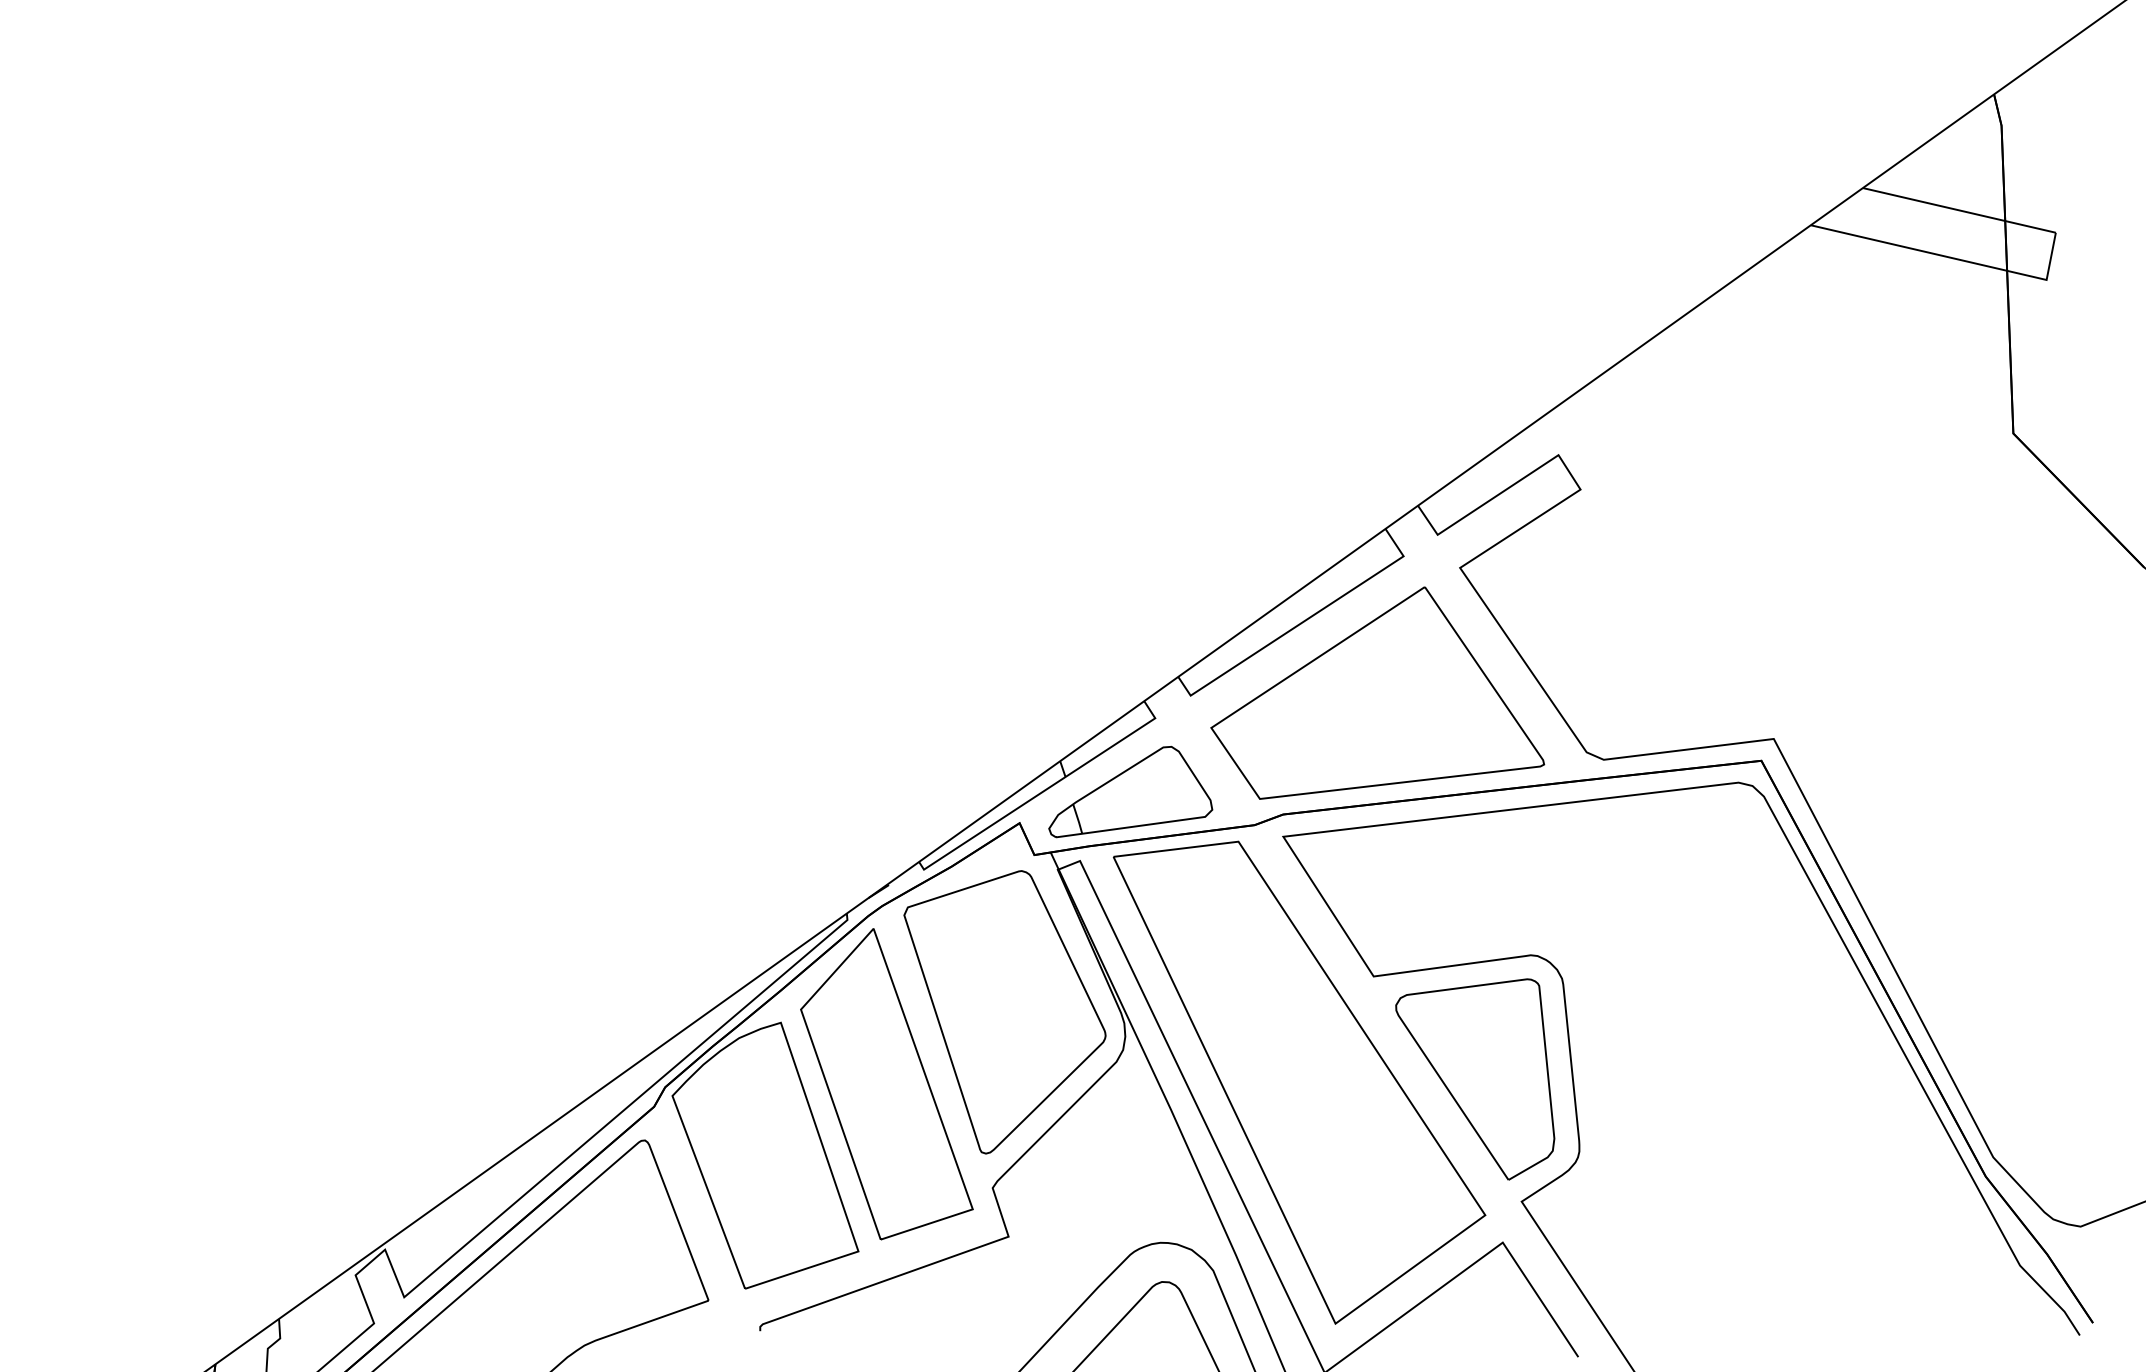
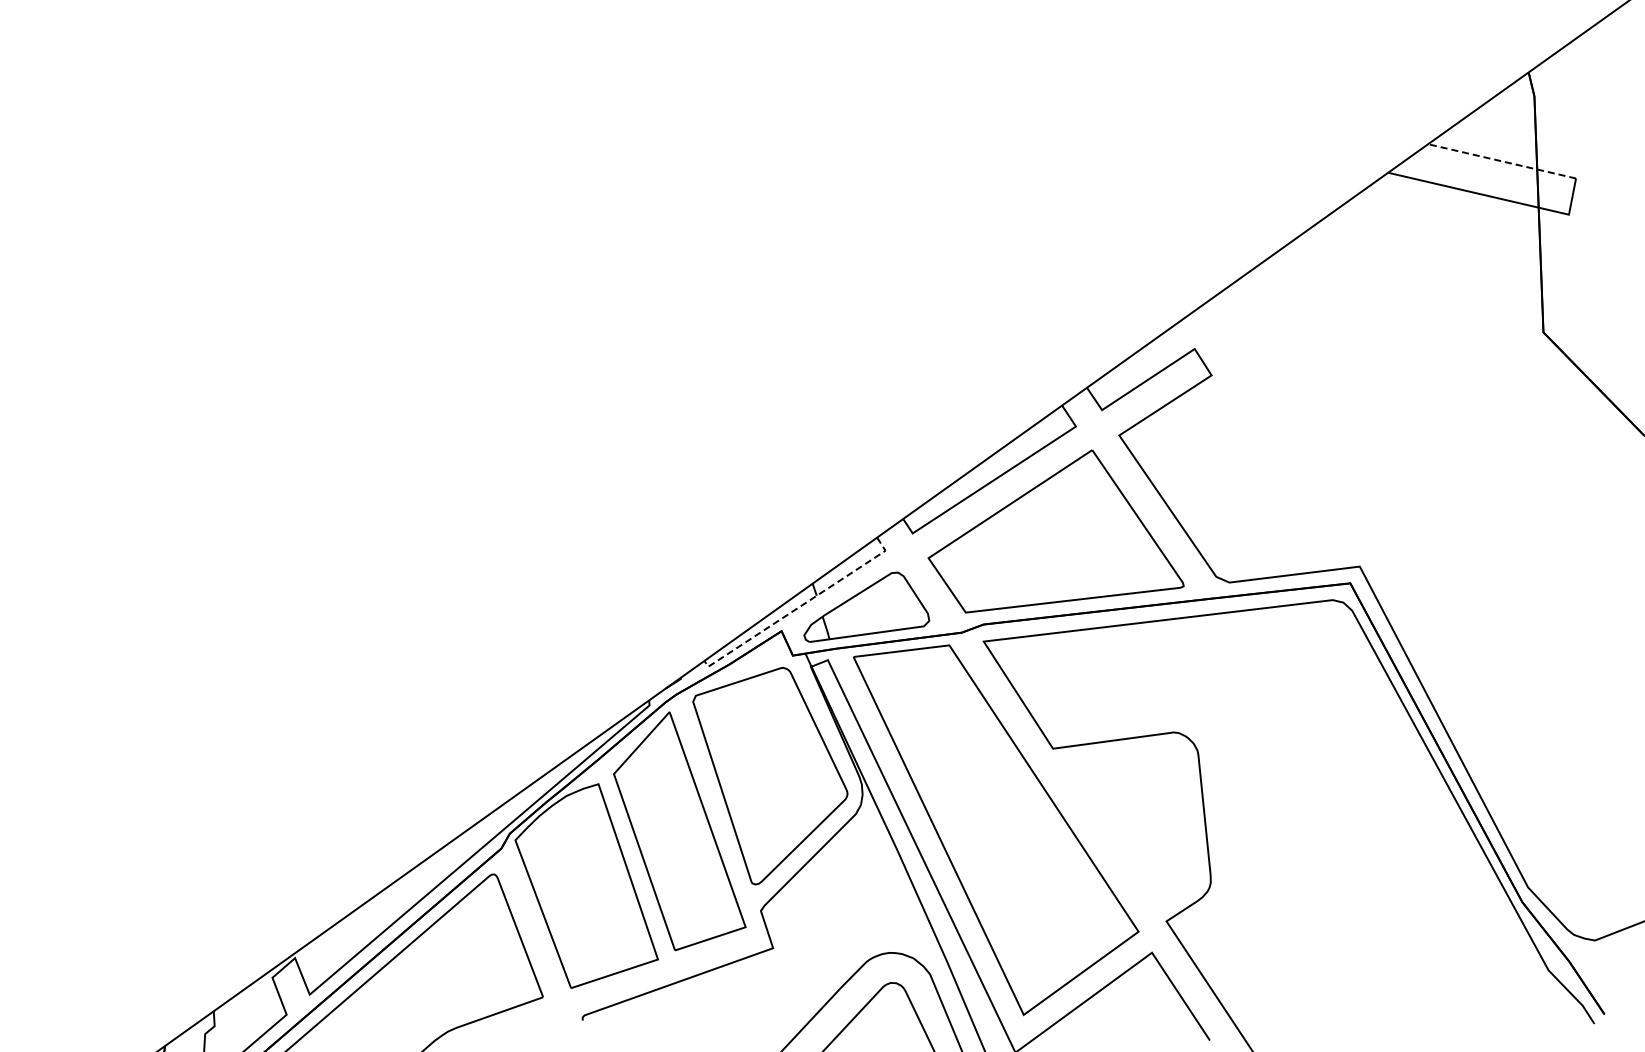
line: (1959, 210) -> (1502, 161), solid -> dashed
line: (1044, 790) -> (800, 606), solid -> dashed
part: (1474, 1079) -> (1130, 827), removed

